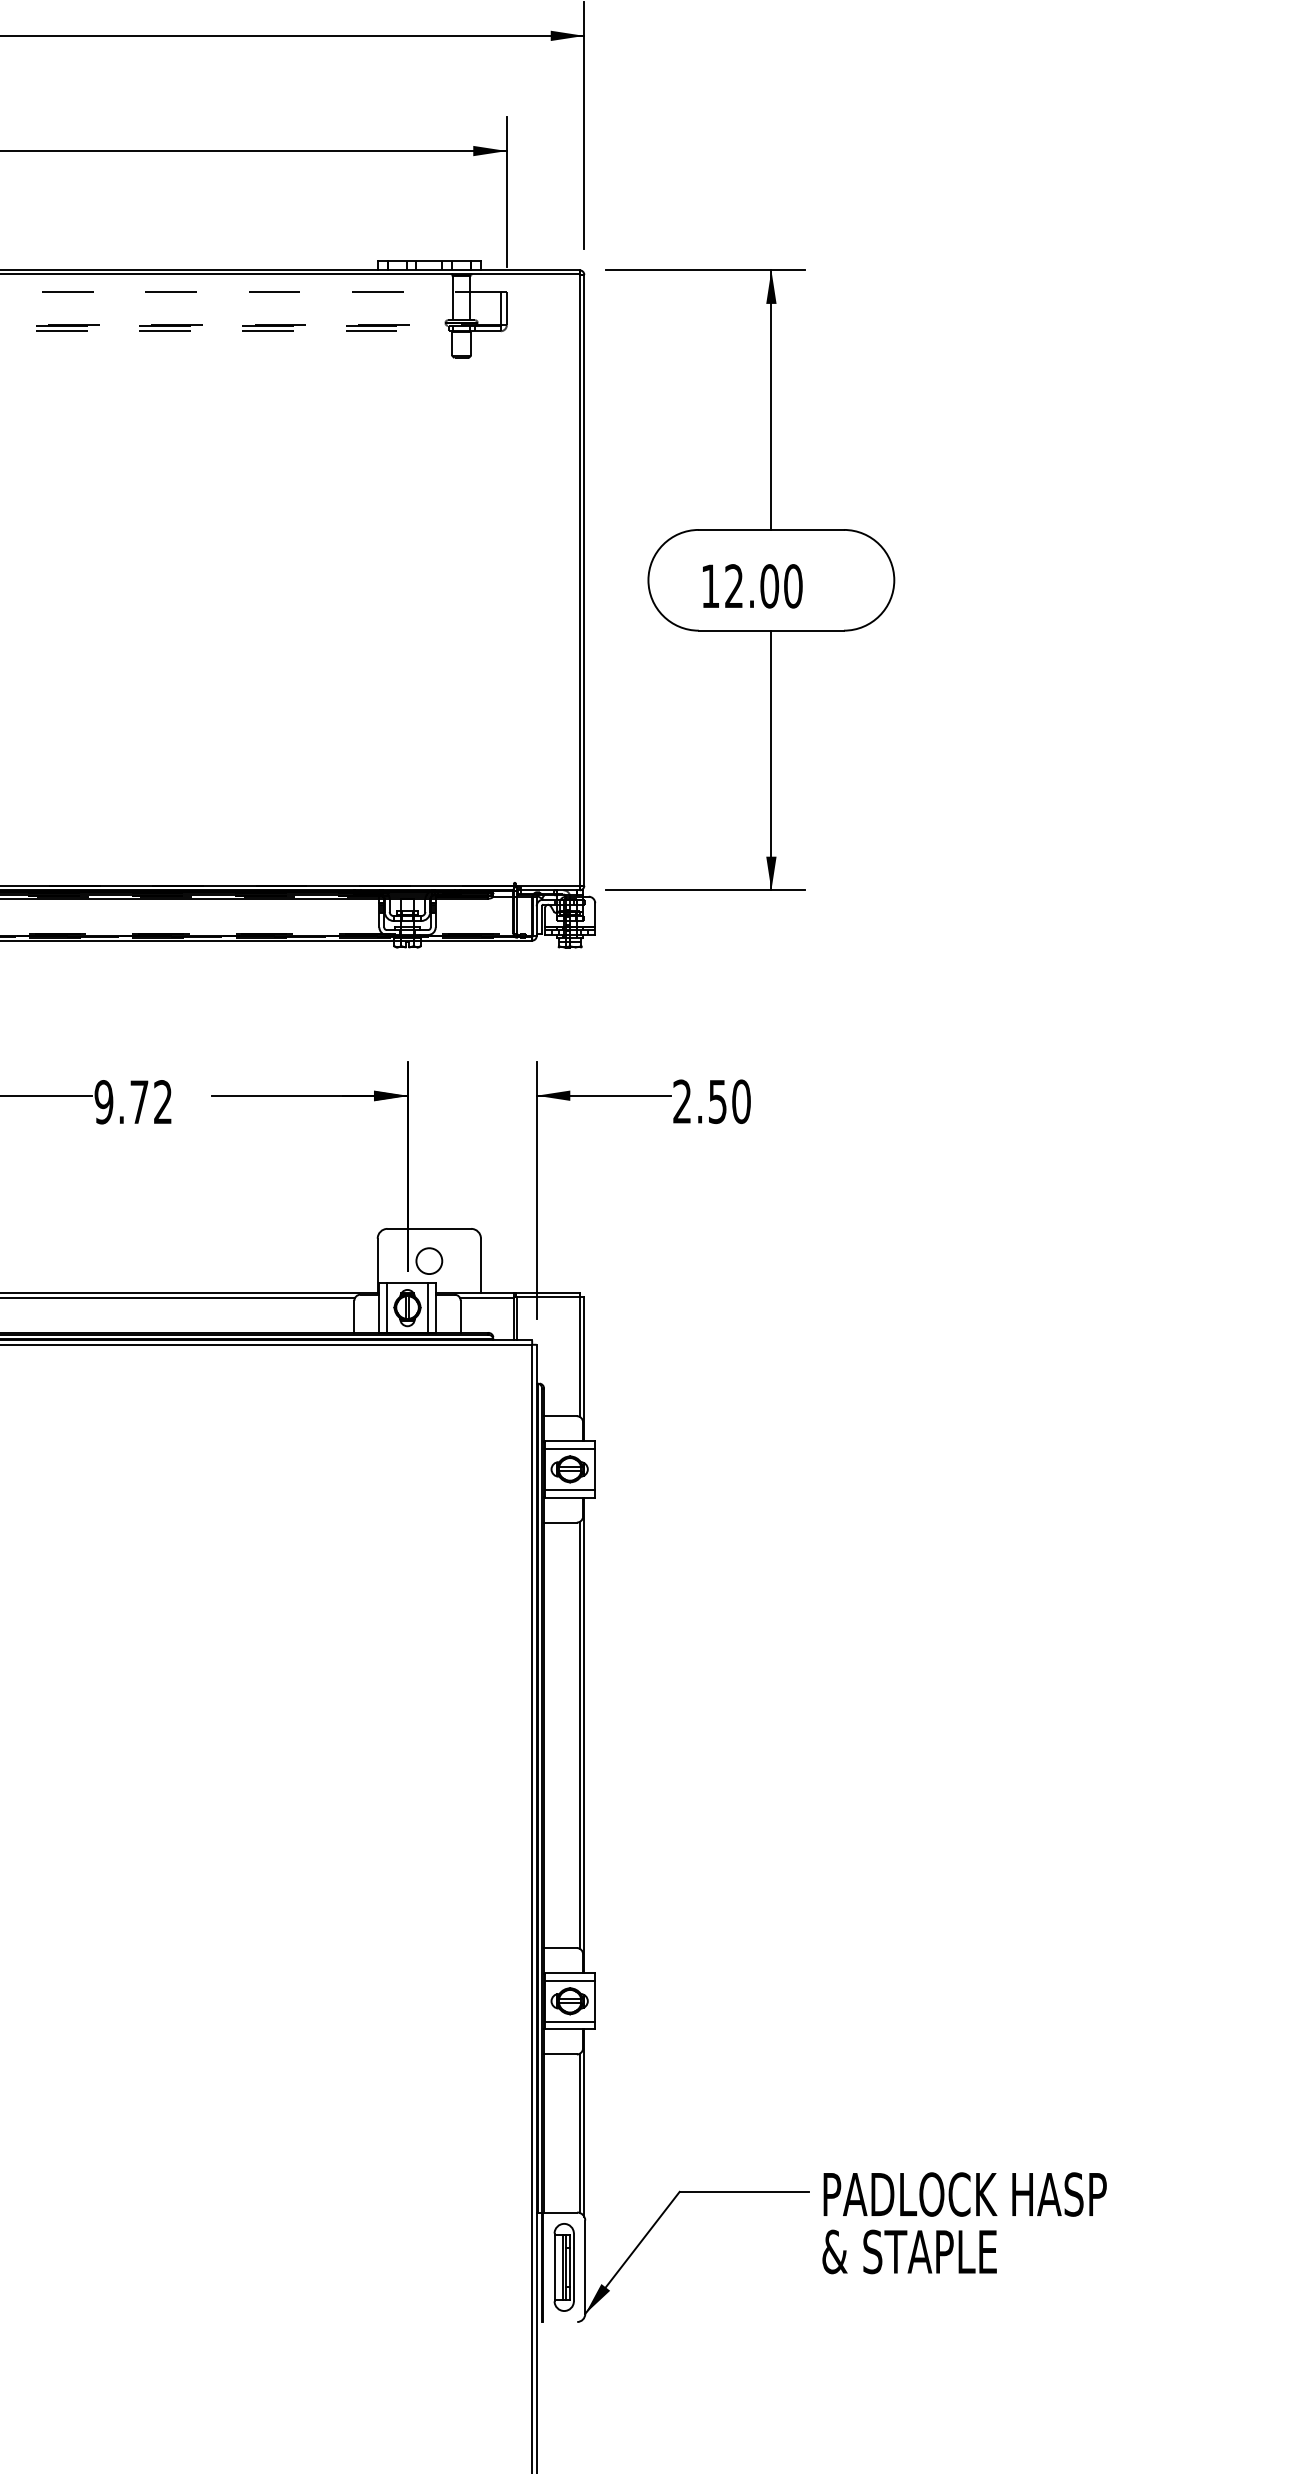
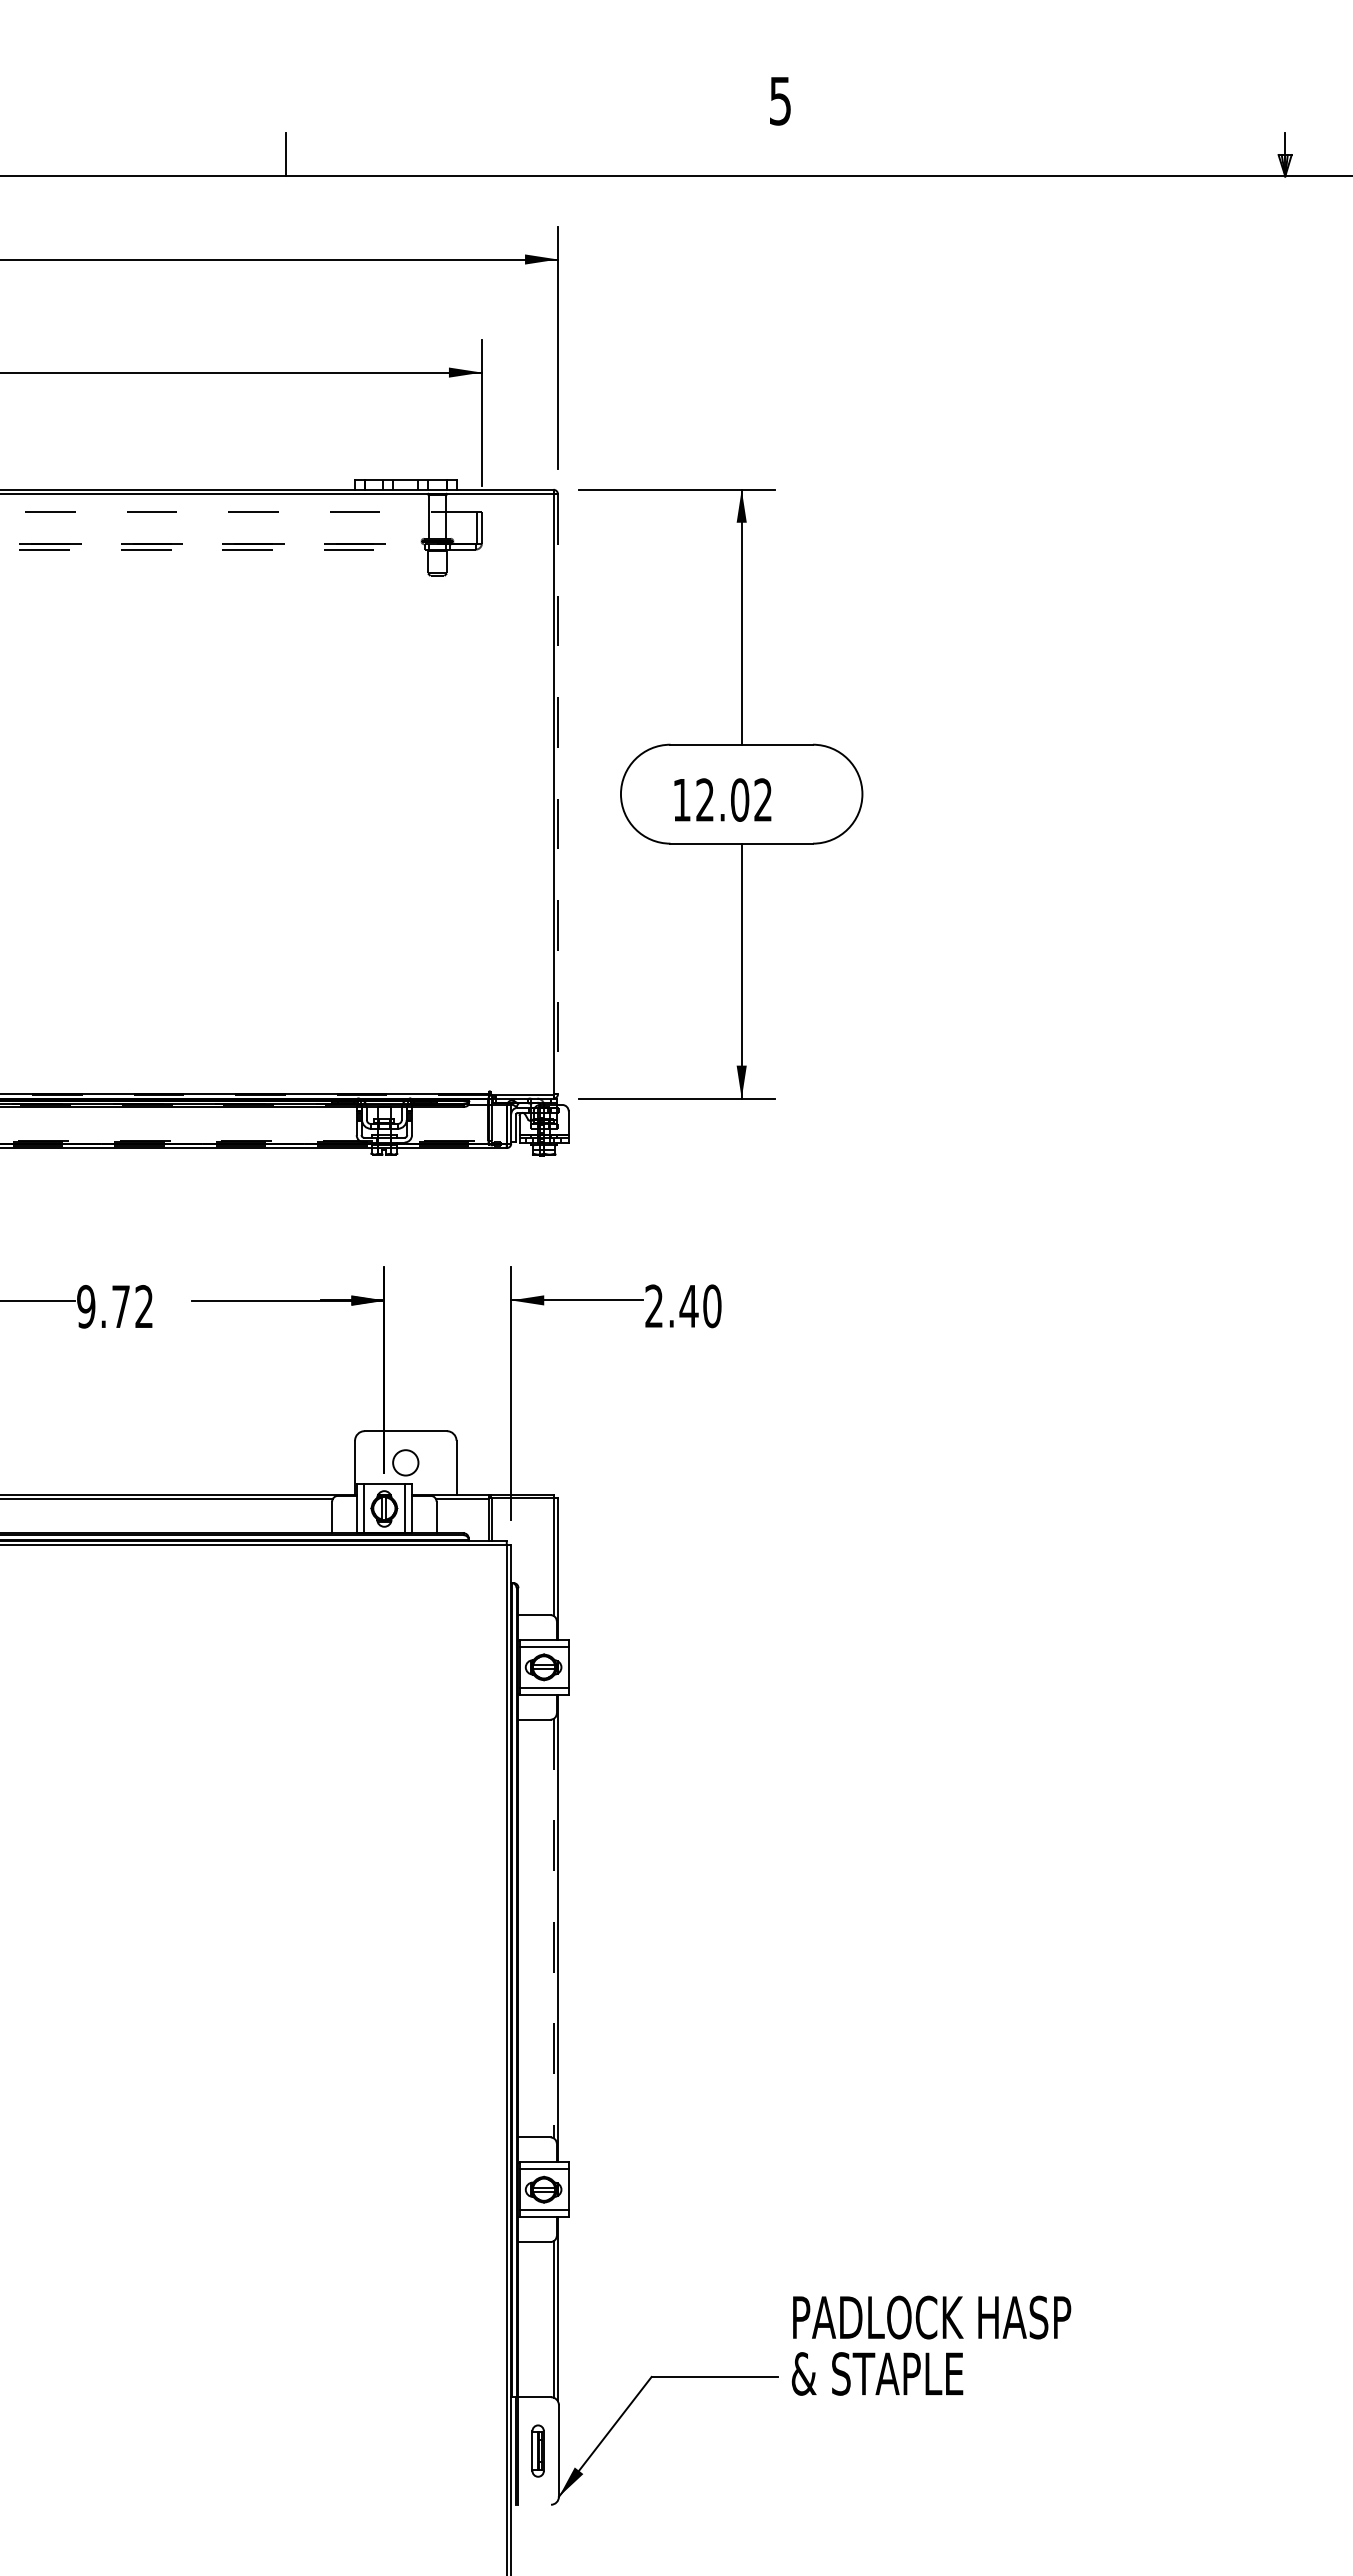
line: (584, 580) -> (558, 794), solid -> dashed
text: (793, 585) -> (763, 799), 12.00 -> 12.02
text: (717, 1101) -> (688, 1306), 2.50 -> 2.40
line: (579, 1735) -> (553, 1928), solid -> dashed
text: (964, 2222) -> (931, 2345), moved
part: (563, 2266) -> (537, 2450), size x0.6

